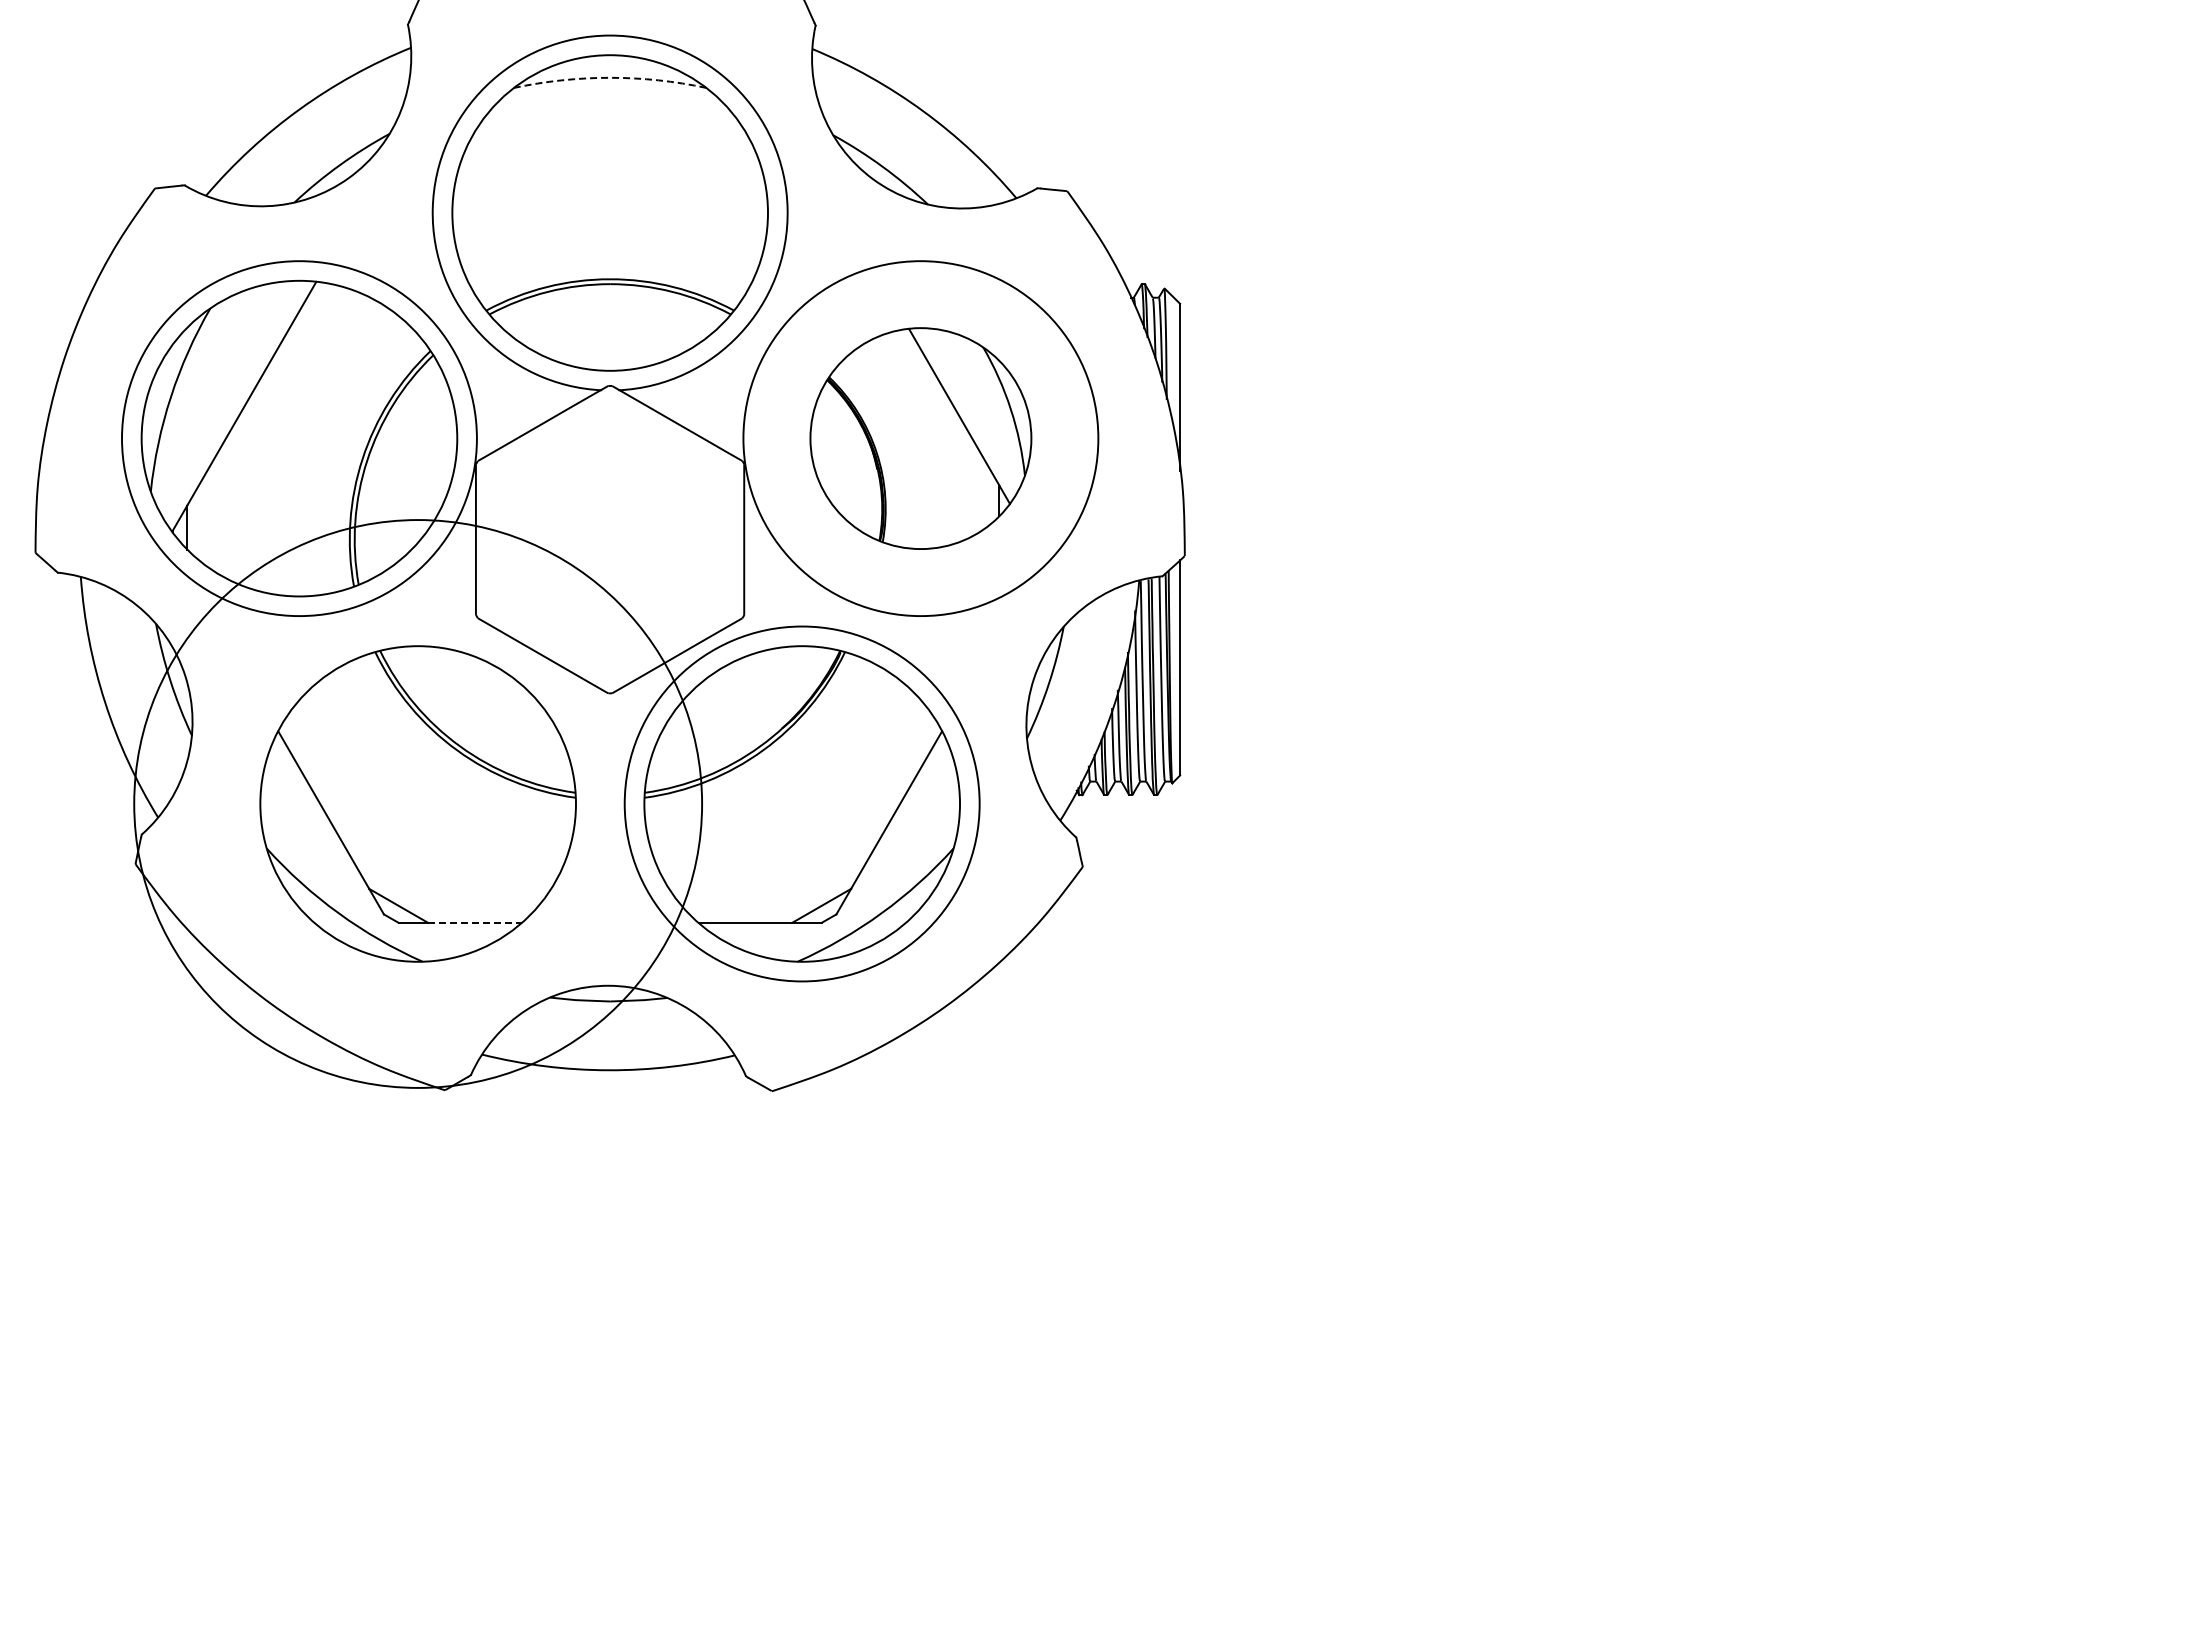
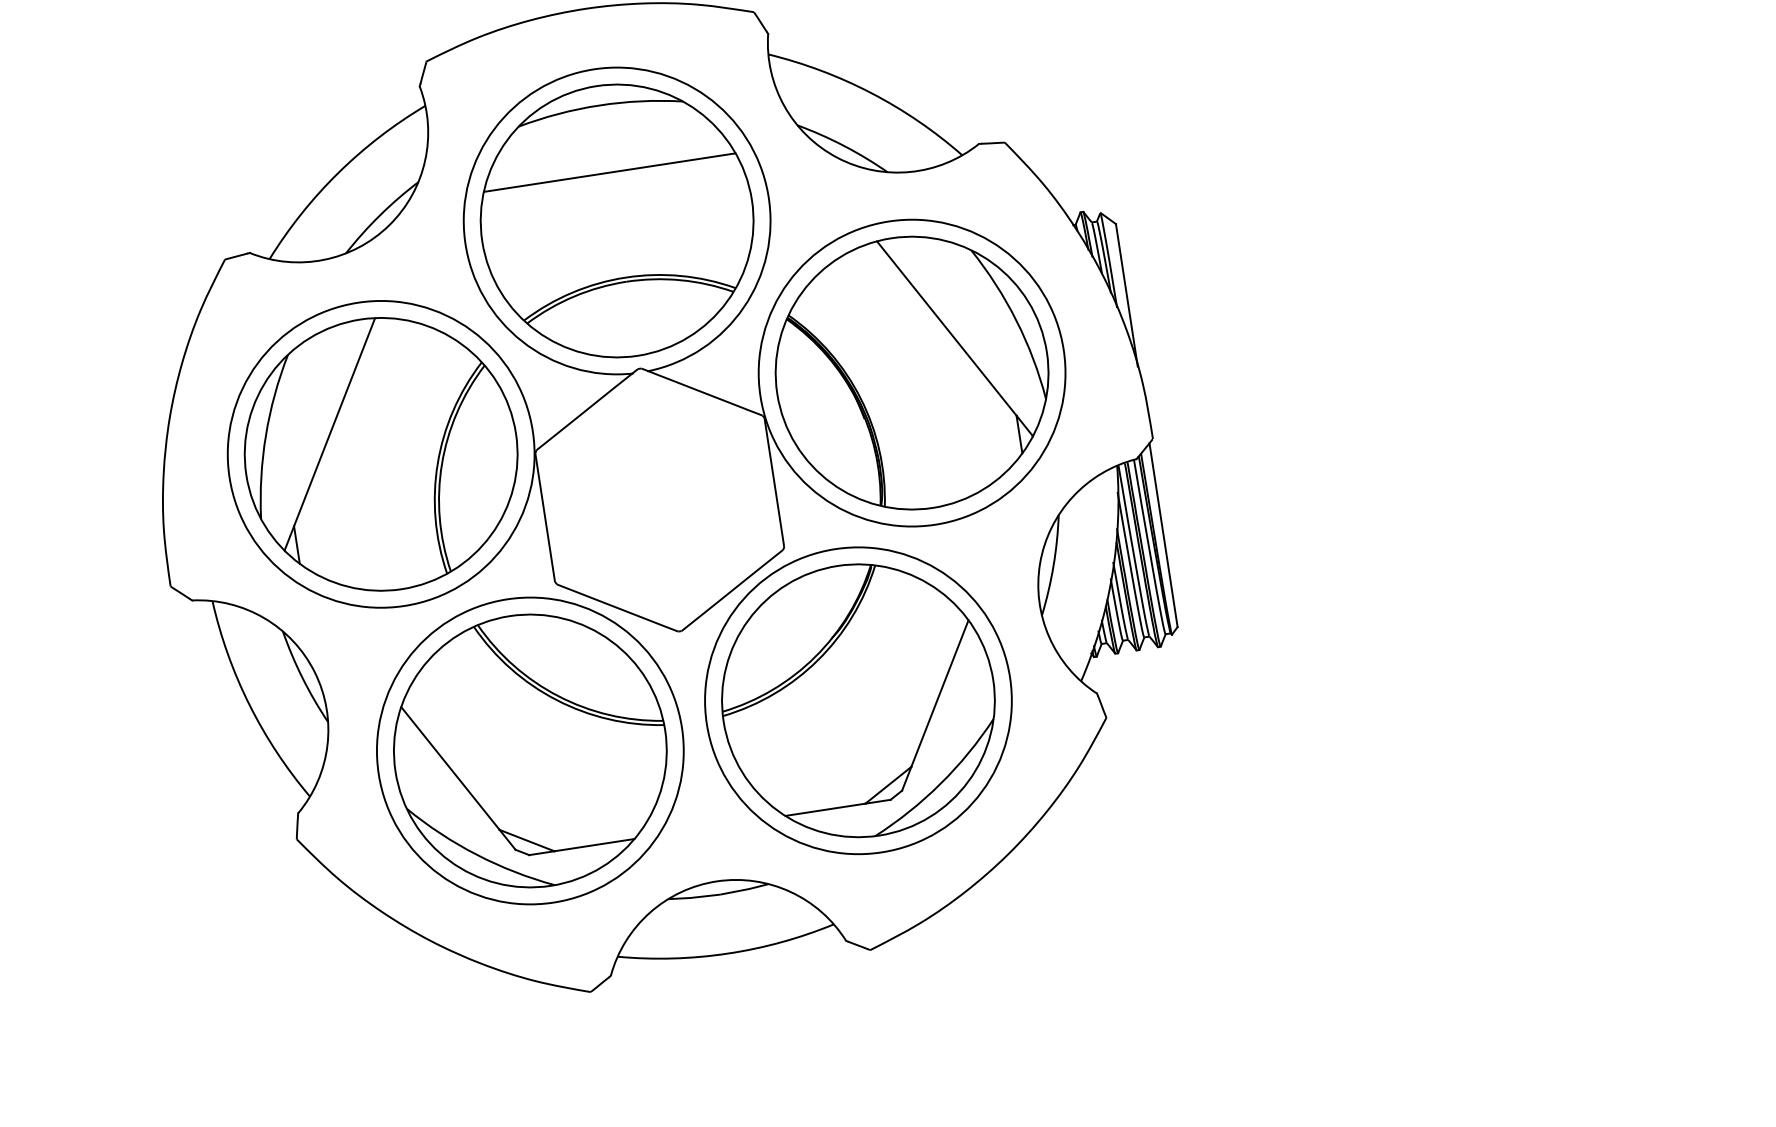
arc: (610, 77) -> (599, 105), dashed -> solid
line: (609, 156) -> (609, 172), added
part: (920, 438) -> (911, 373), size x1.43
circle: (417, 803) -> (529, 750), size x0.62
line: (474, 922) -> (593, 844), dashed -> solid

